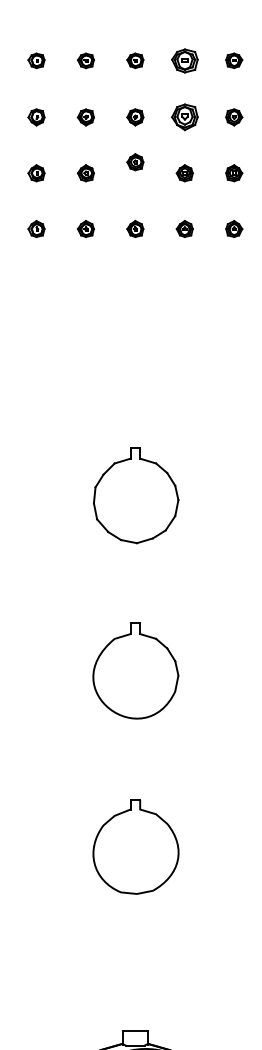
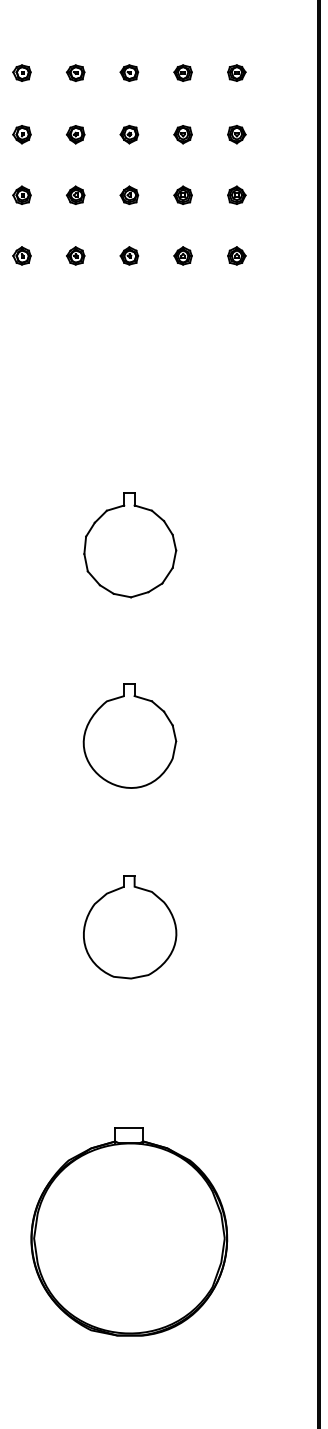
part: (184, 60) -> (182, 72), size x0.62
part: (184, 117) -> (182, 134), size x0.62
part: (135, 161) -> (129, 194), moved

